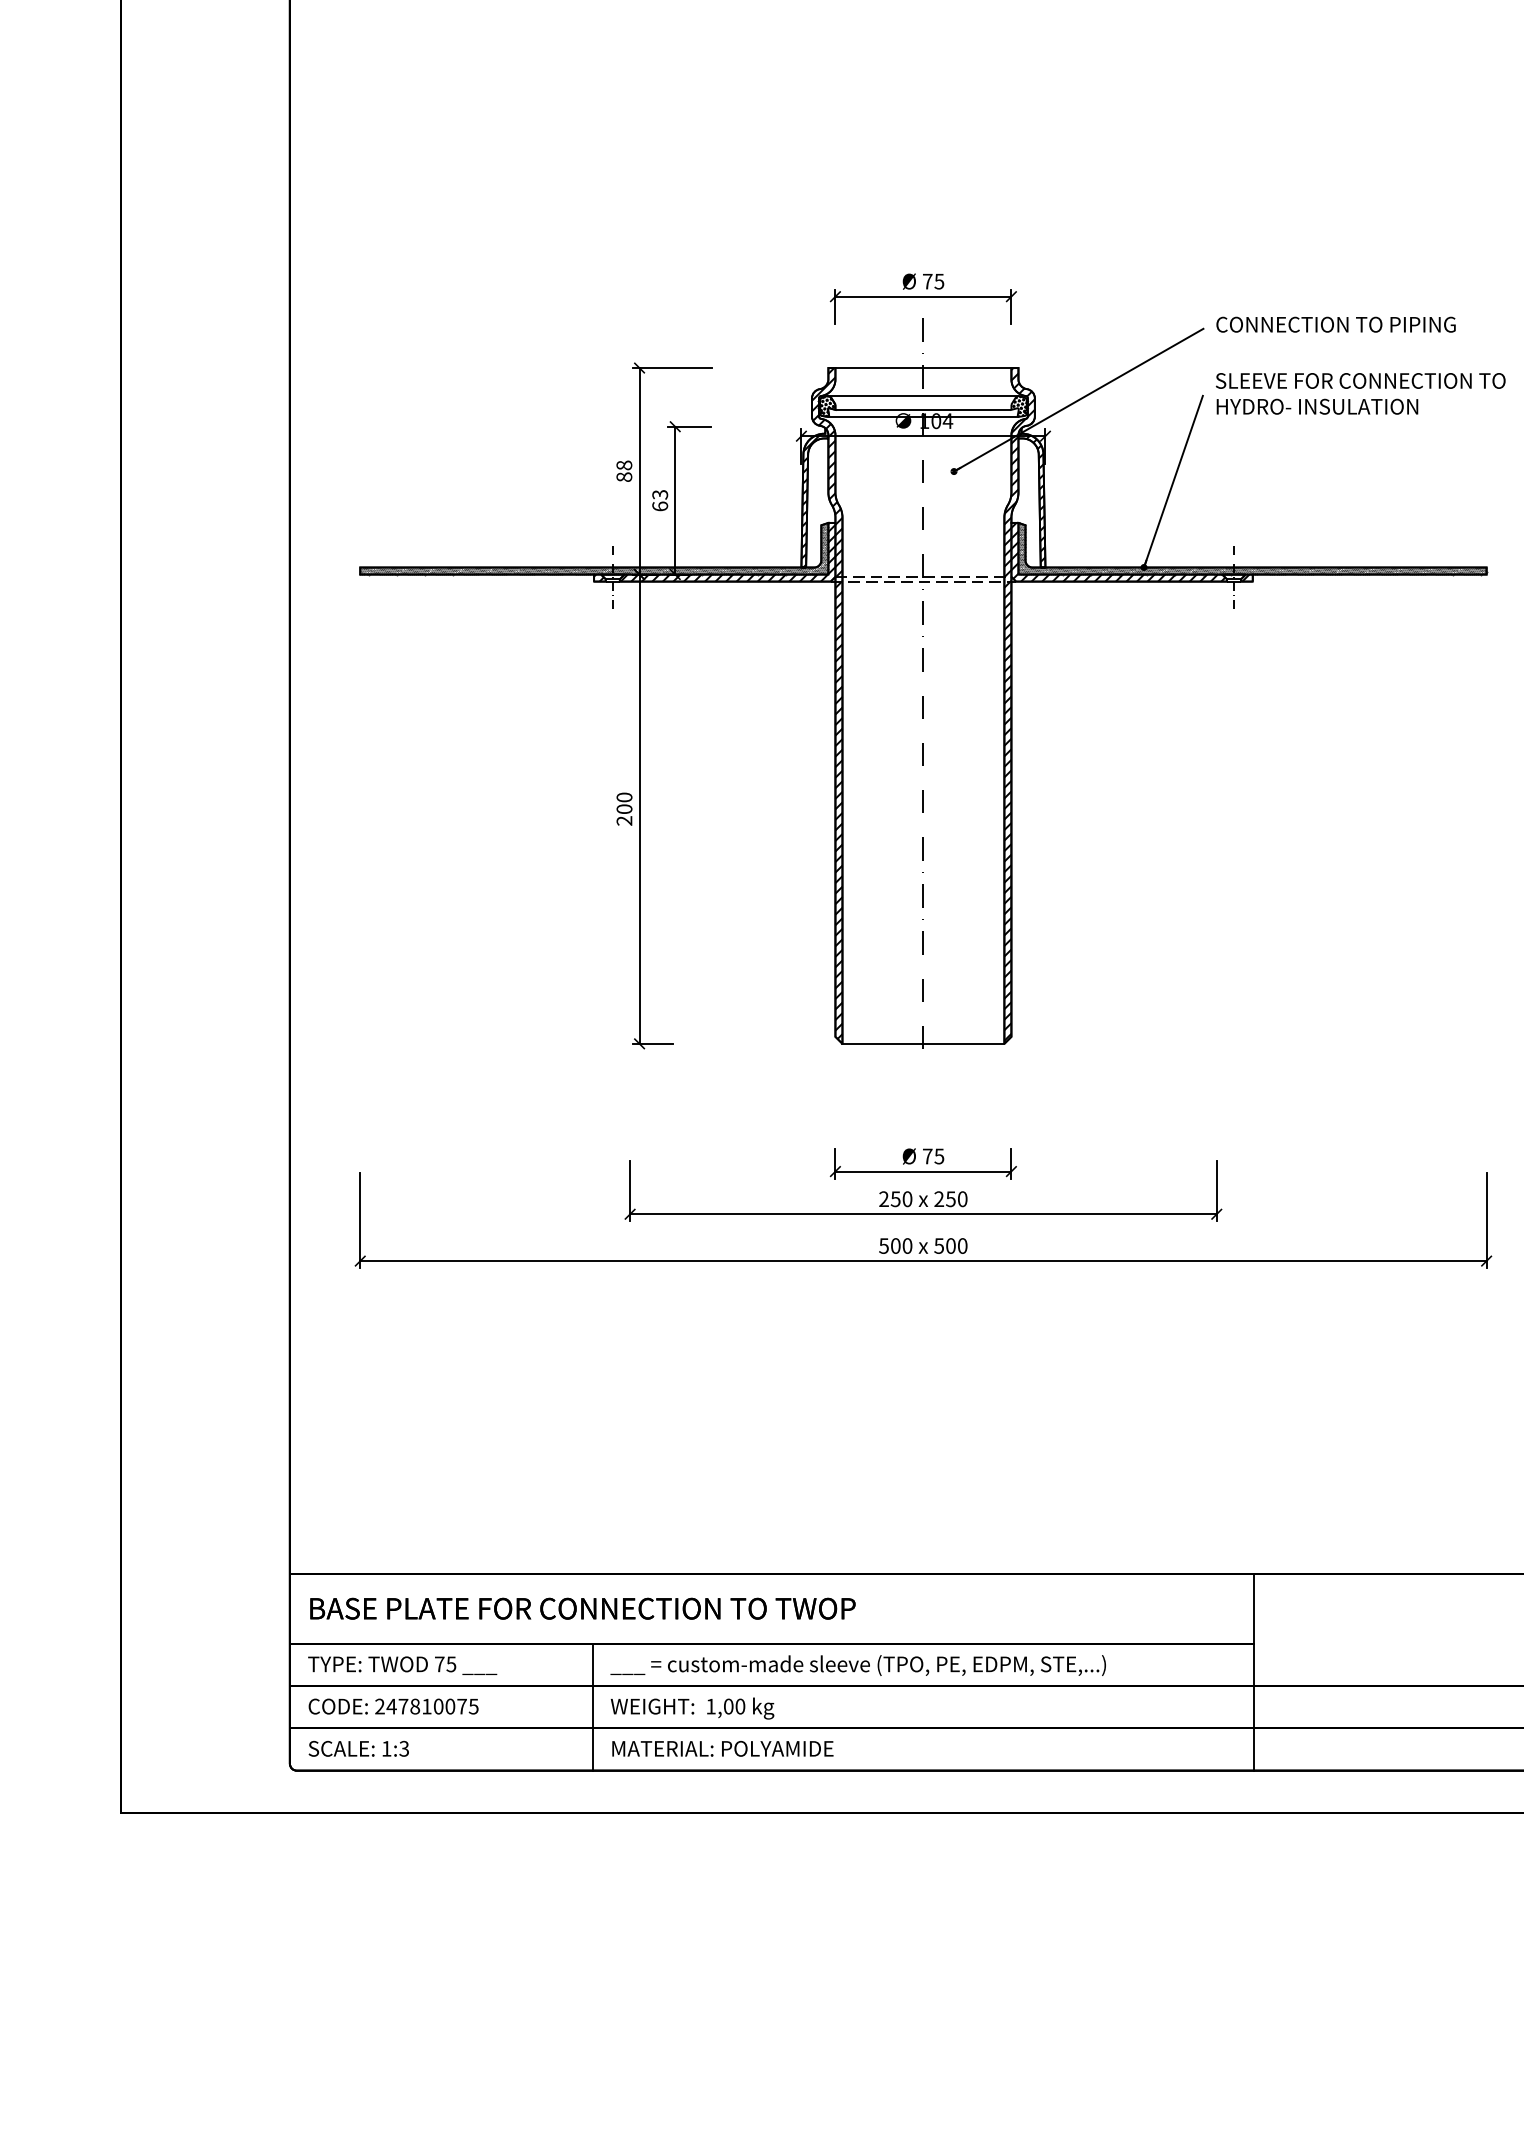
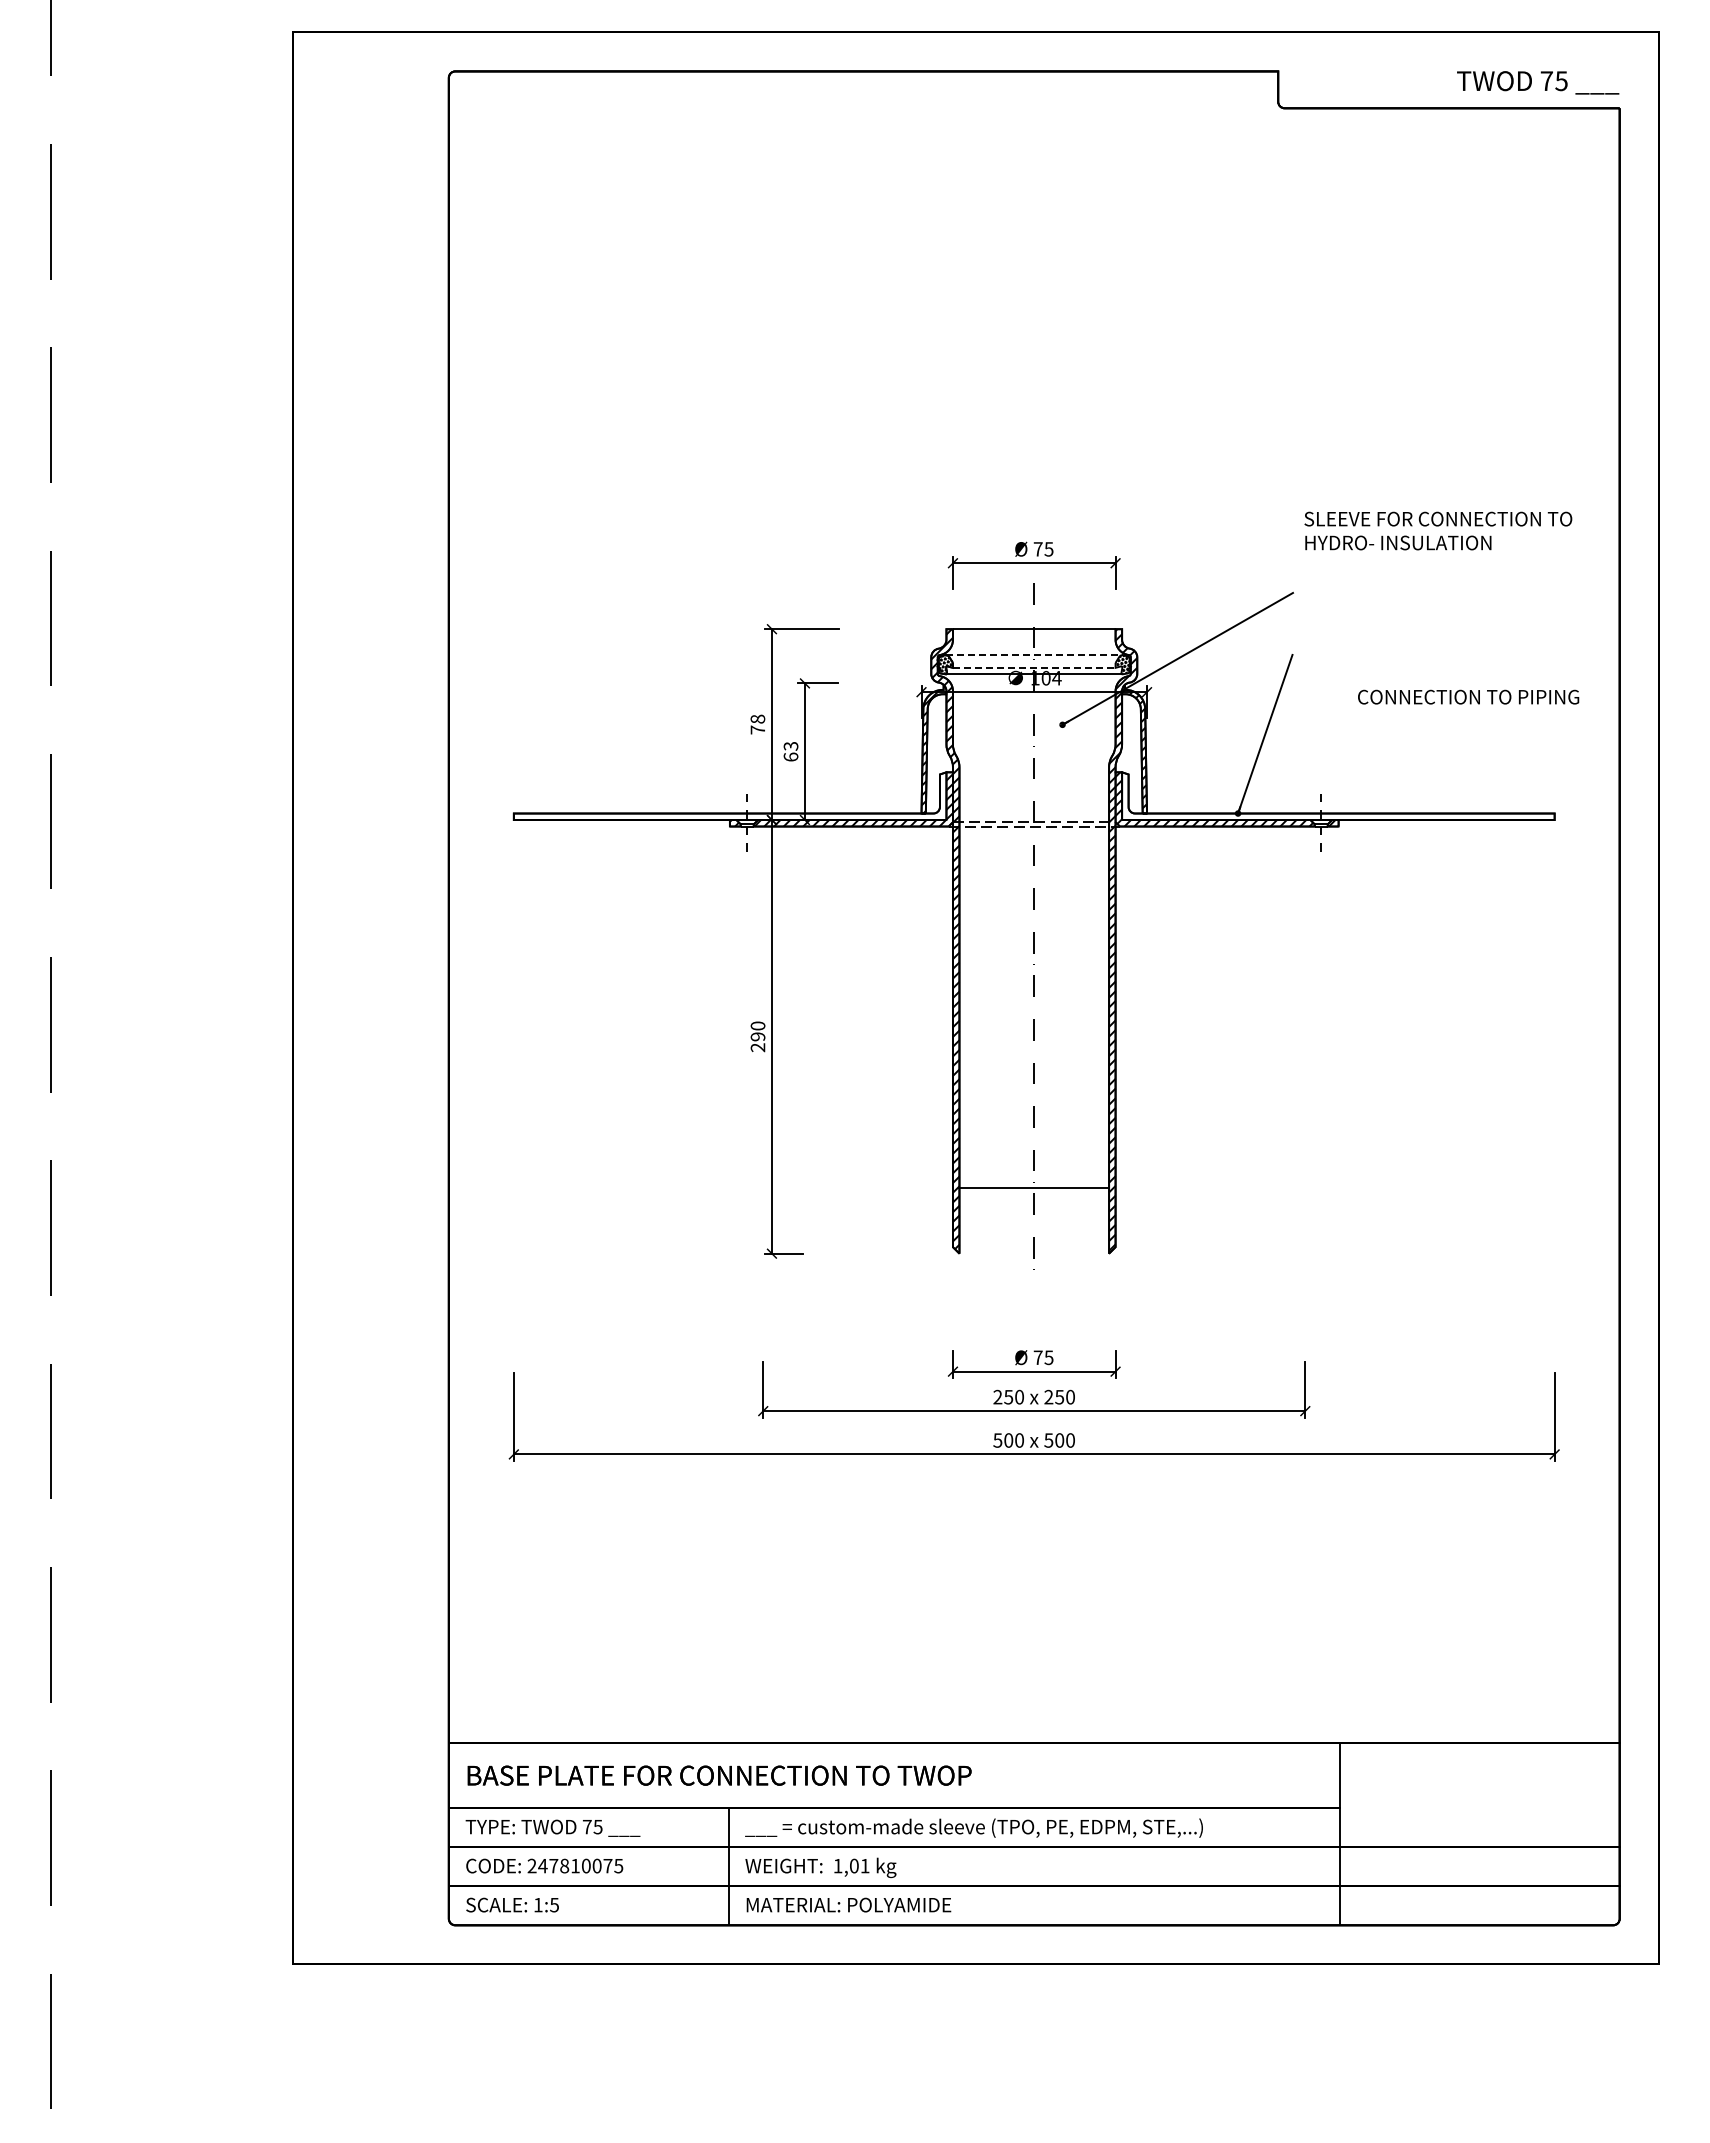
text: (1335, 324) -> (1468, 696), moved
text: (1360, 393) -> (1438, 530), moved
line: (923, 396) -> (1034, 655), solid -> dashed
line: (923, 409) -> (1034, 667), solid -> dashed
text: (623, 476) -> (757, 729), 88 -> 78
hatch: (593, 549) -> (729, 796), removed
hatch: (1252, 549) -> (1338, 796), removed
text: (623, 808) -> (757, 1036), 200 -> 290
line: (923, 1043) -> (1034, 1187), moved
text: (739, 1705) -> (864, 1865), 1,00 -> 1,01
text: (404, 1748) -> (554, 1904), 1:3 -> 1:5

